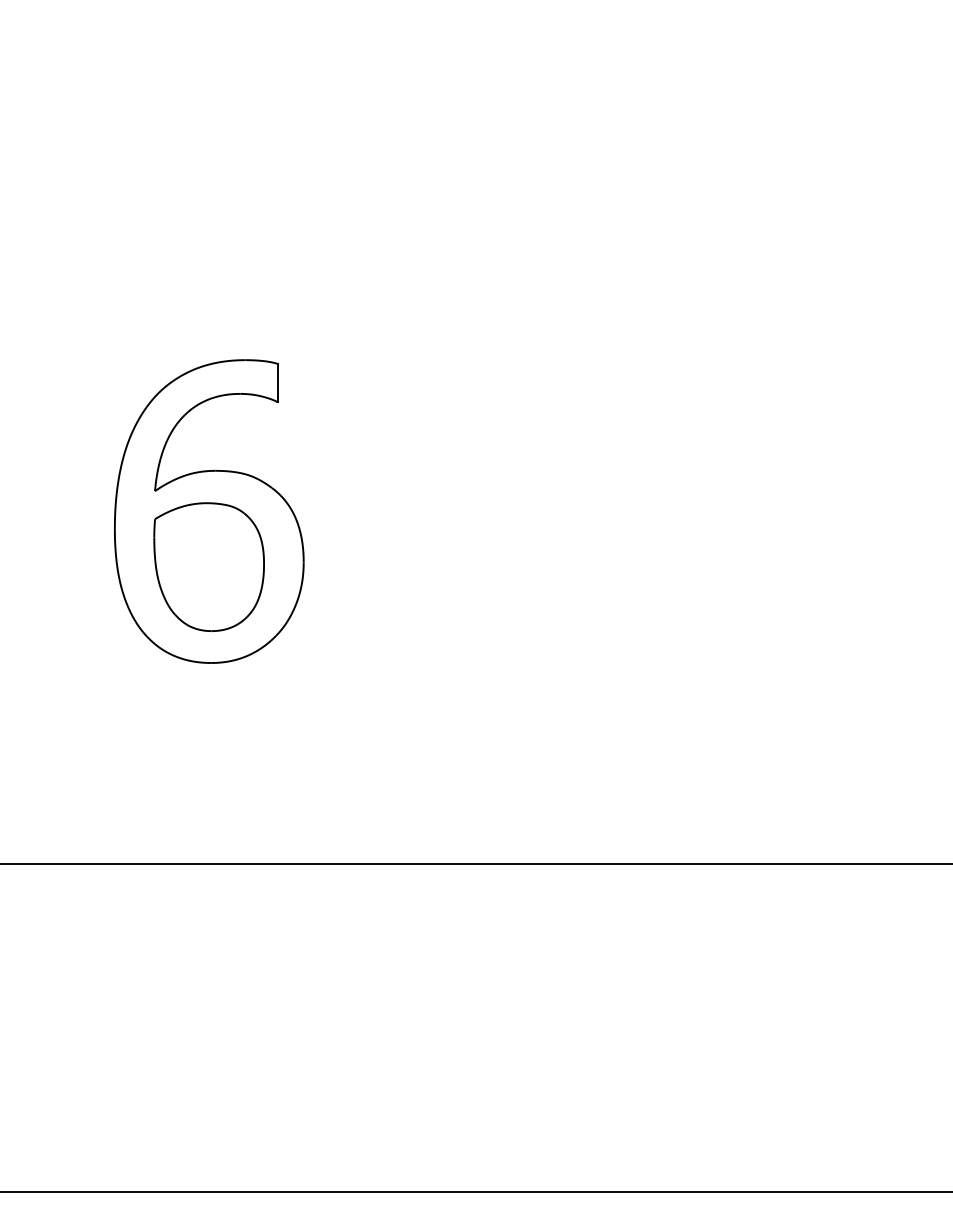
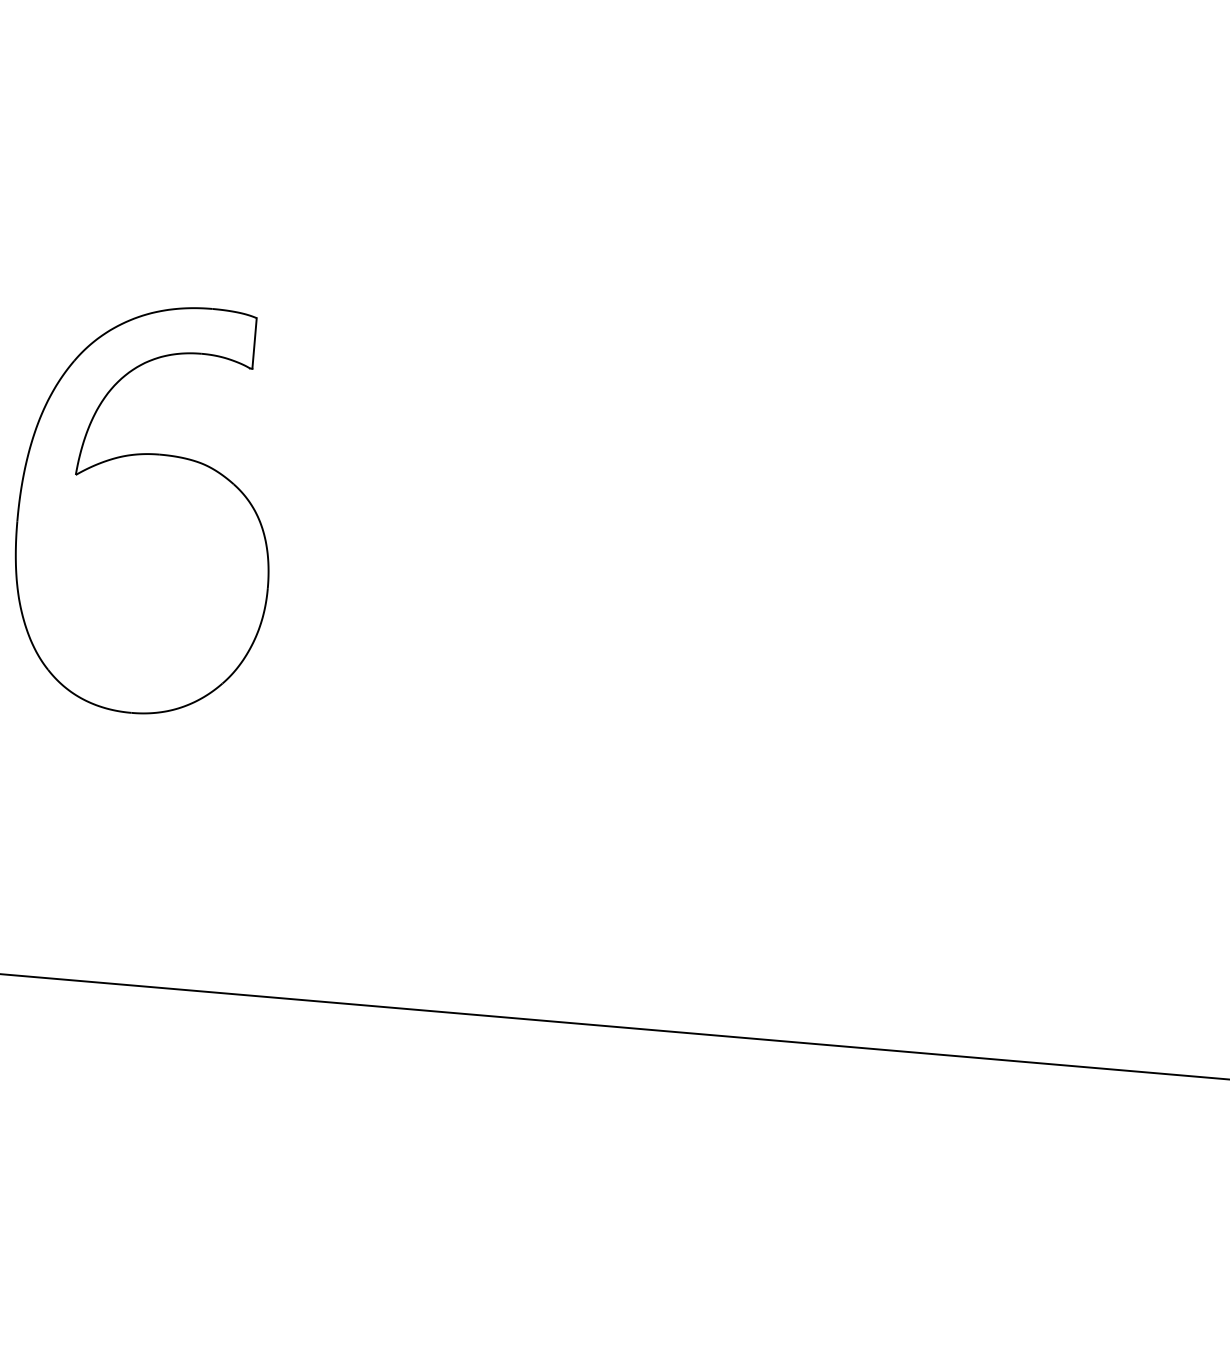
part: (208, 566) -> (139, 582), removed

